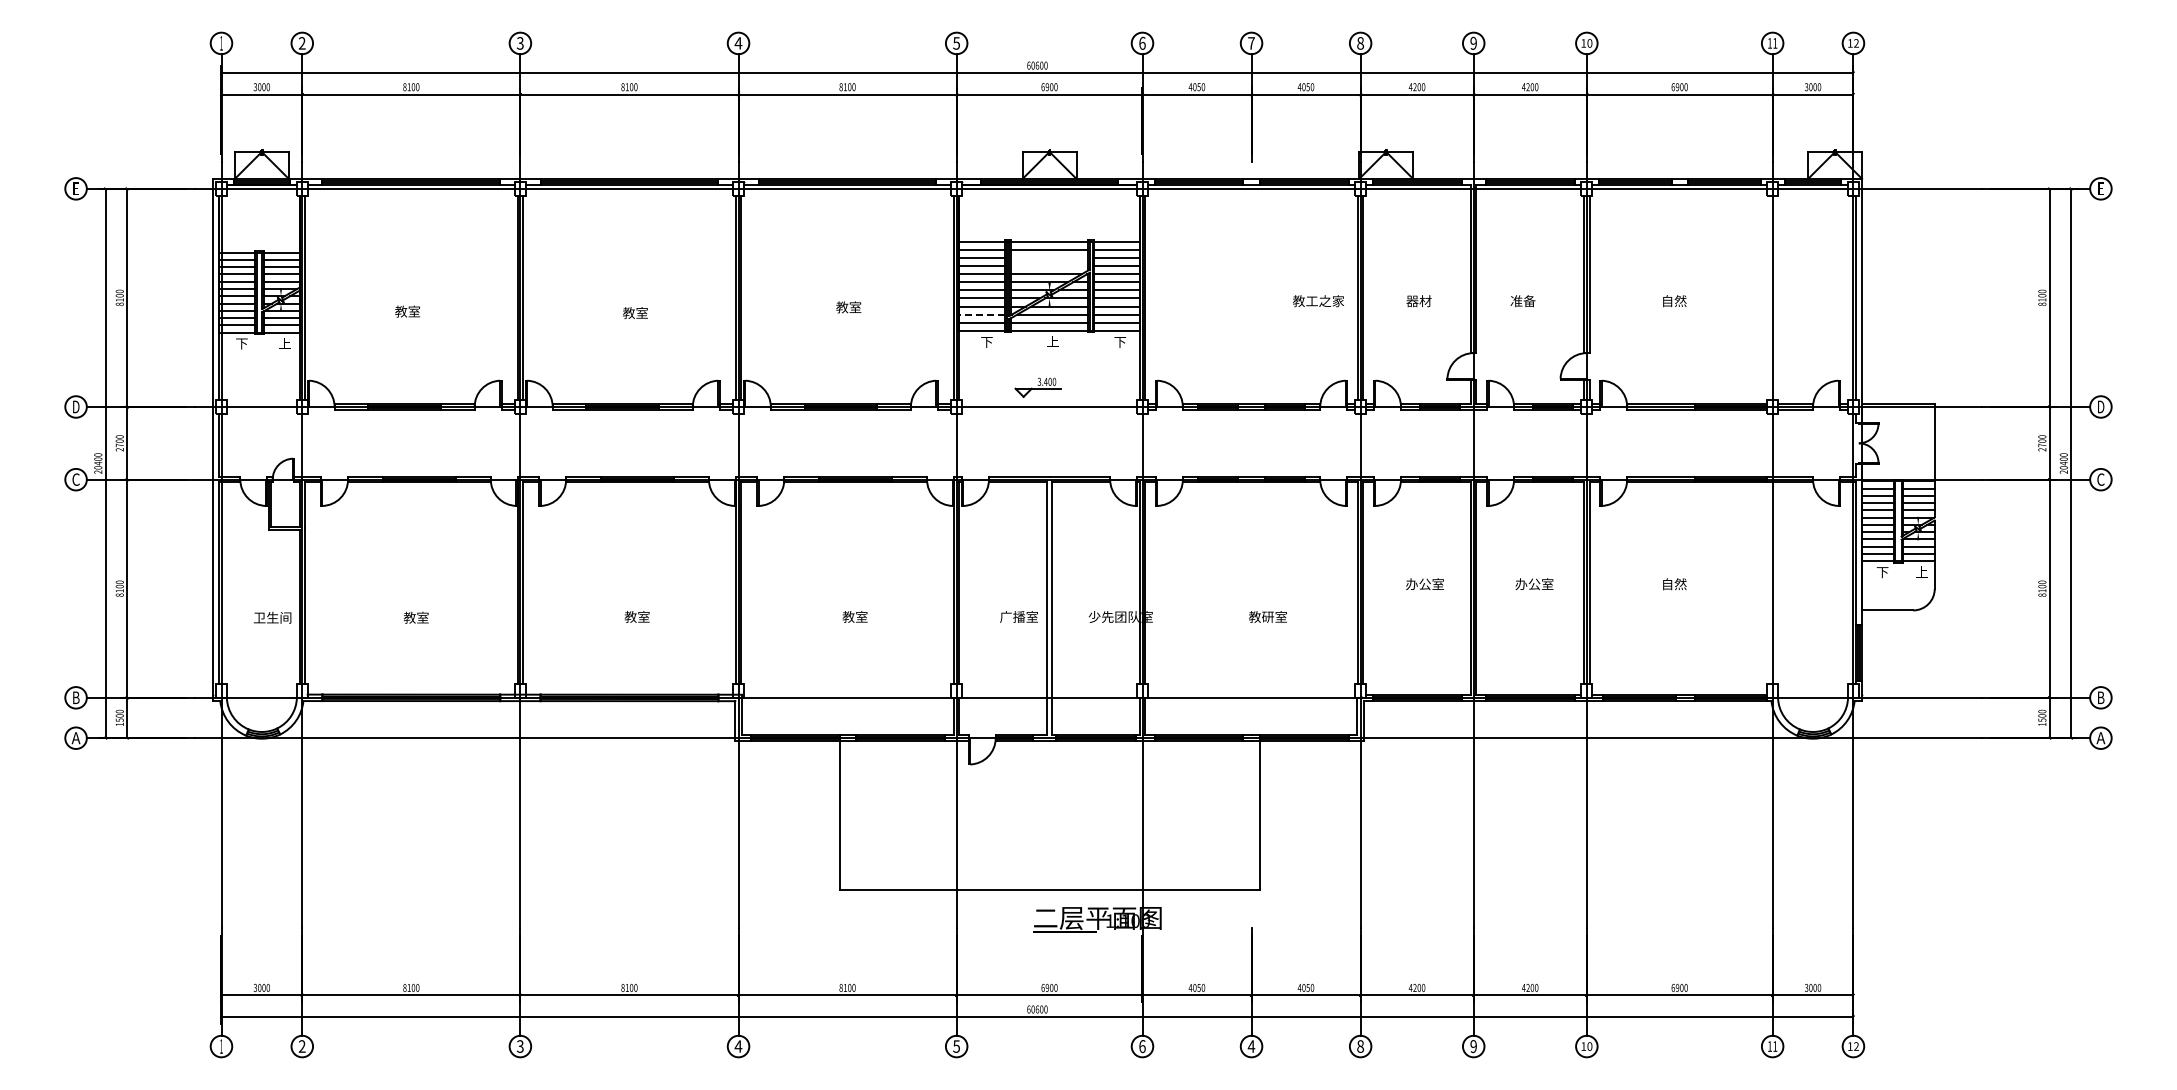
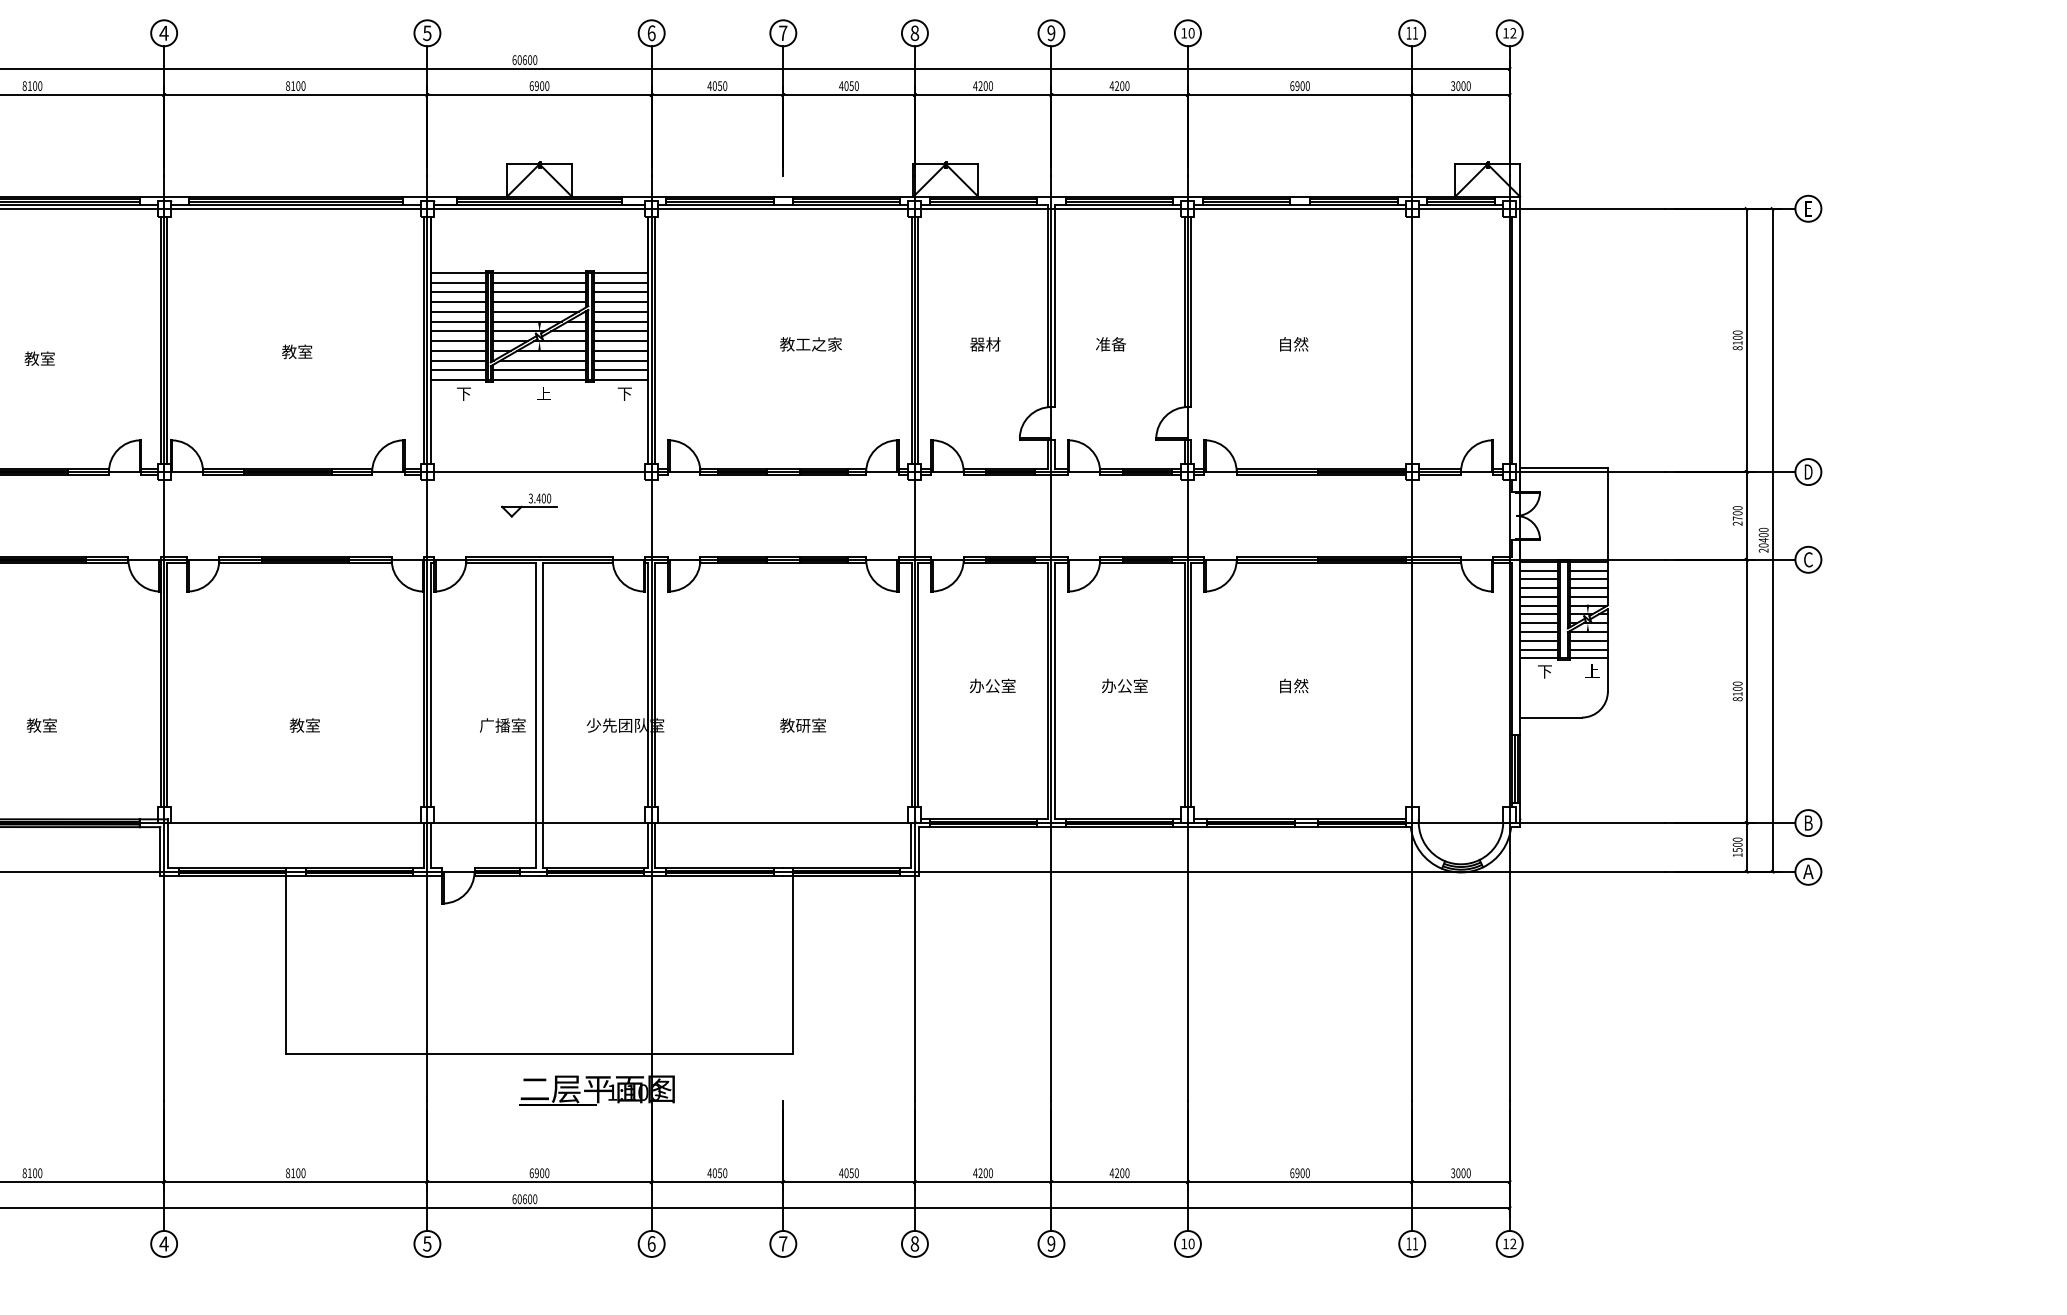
line: (1049, 258) -> (539, 292), added
line: (1049, 266) -> (539, 302), added
text: (1318, 301) -> (811, 344), moved
line: (982, 314) -> (458, 360), dashed -> solid
part: (1037, 387) -> (528, 505), moved
text: (1251, 1046) -> (783, 1243), 4 -> 7

